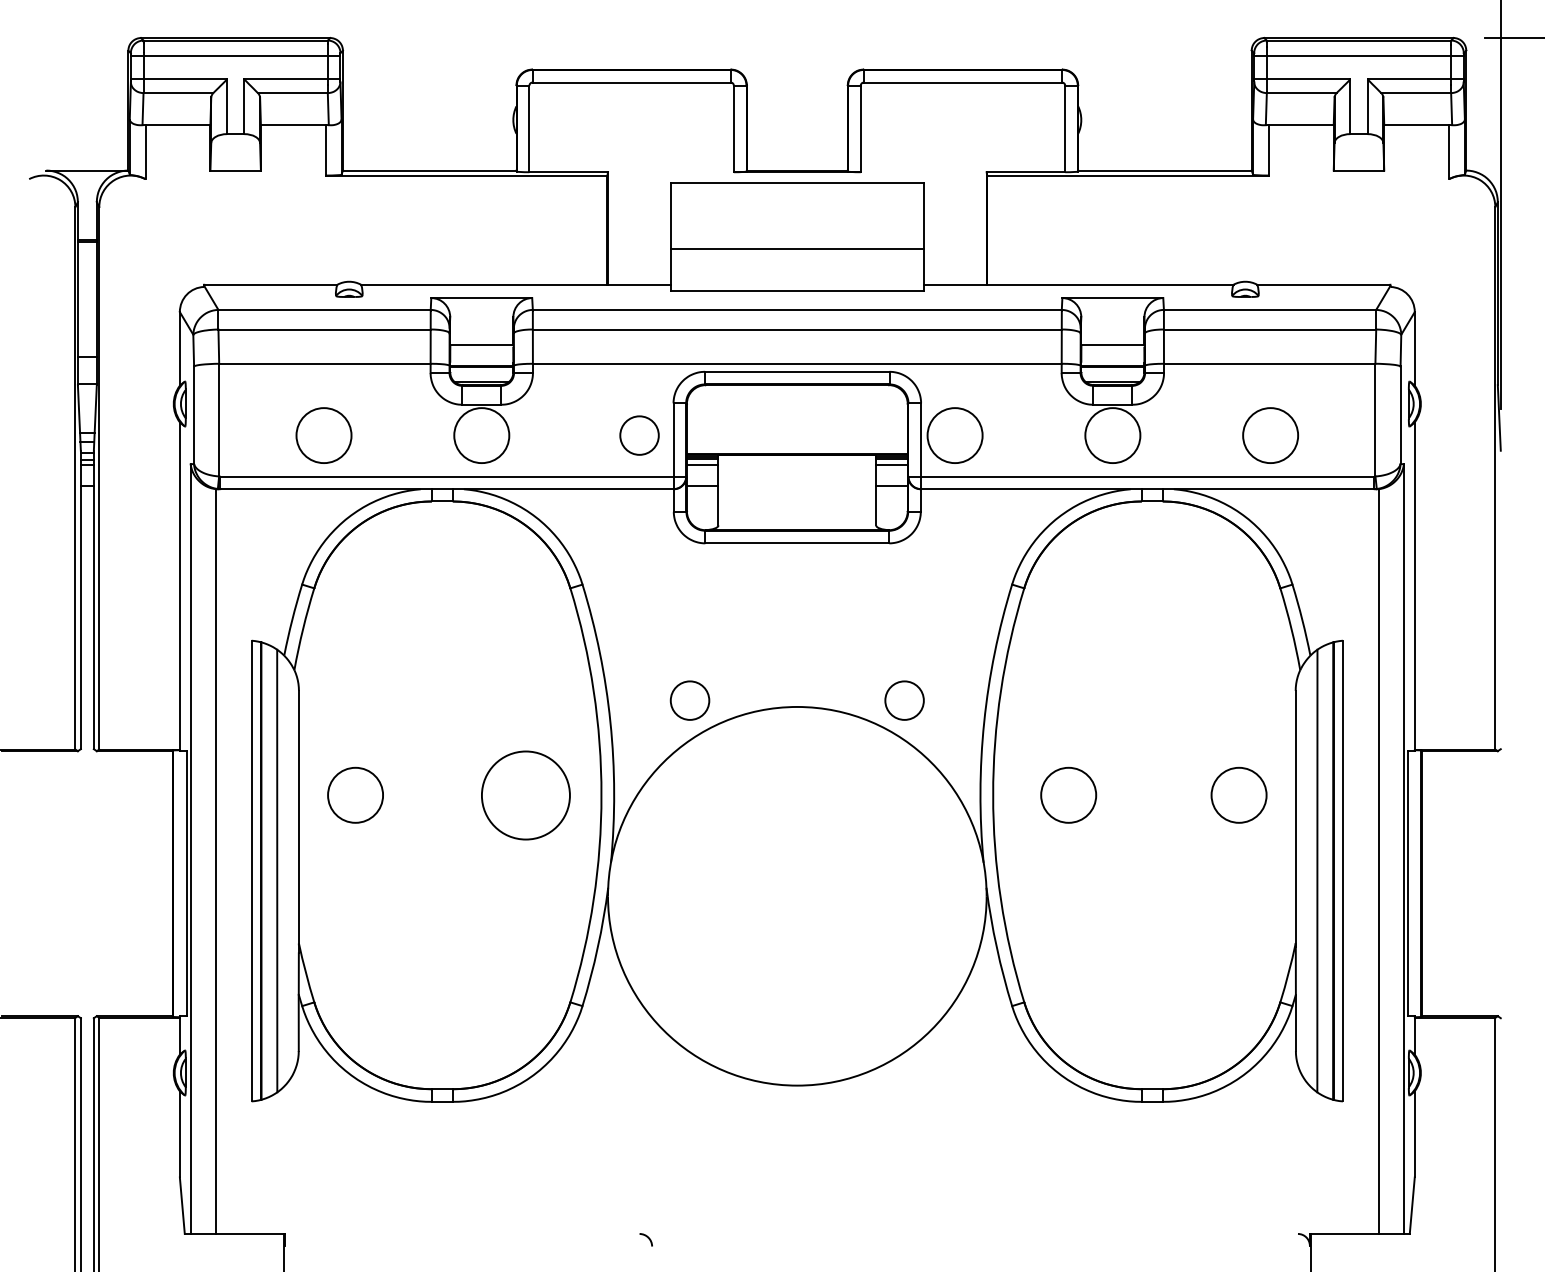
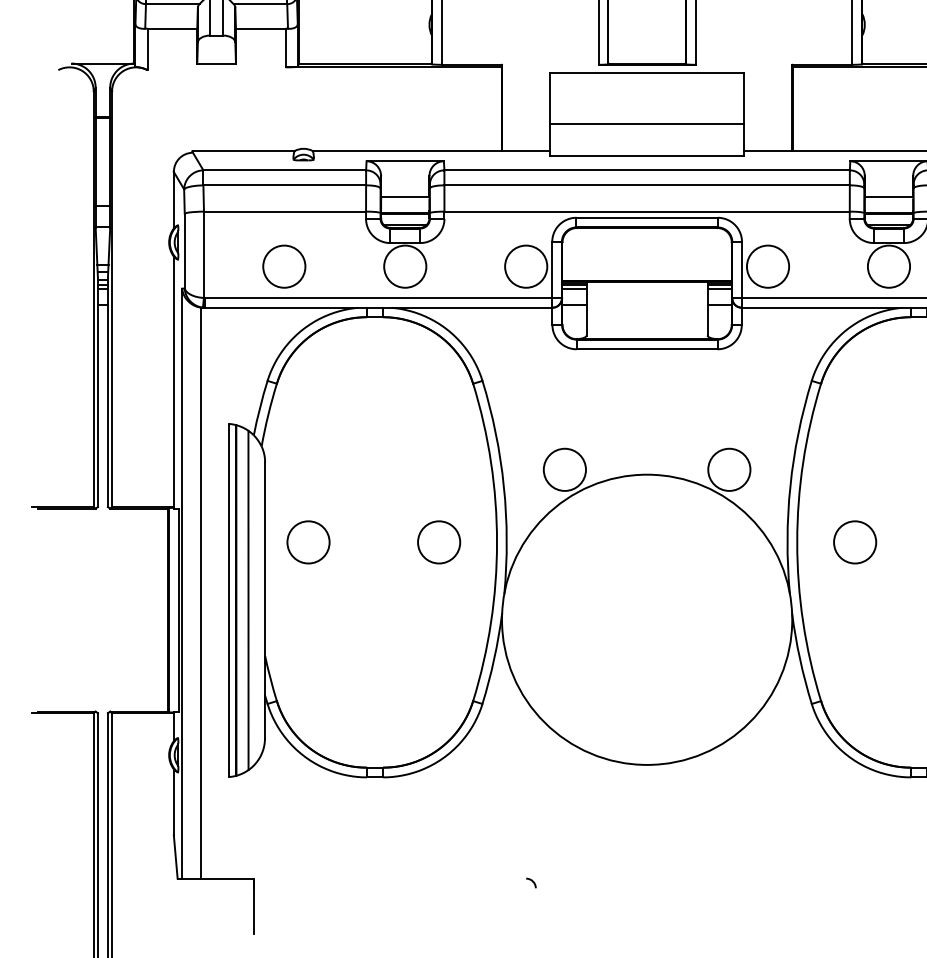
circle: (639, 435) -> (526, 266), size x1.43
circle: (689, 700) -> (564, 469), size x1.43
circle: (904, 700) -> (729, 469), size x1.43
circle: (525, 794) -> (438, 541), size x0.62

